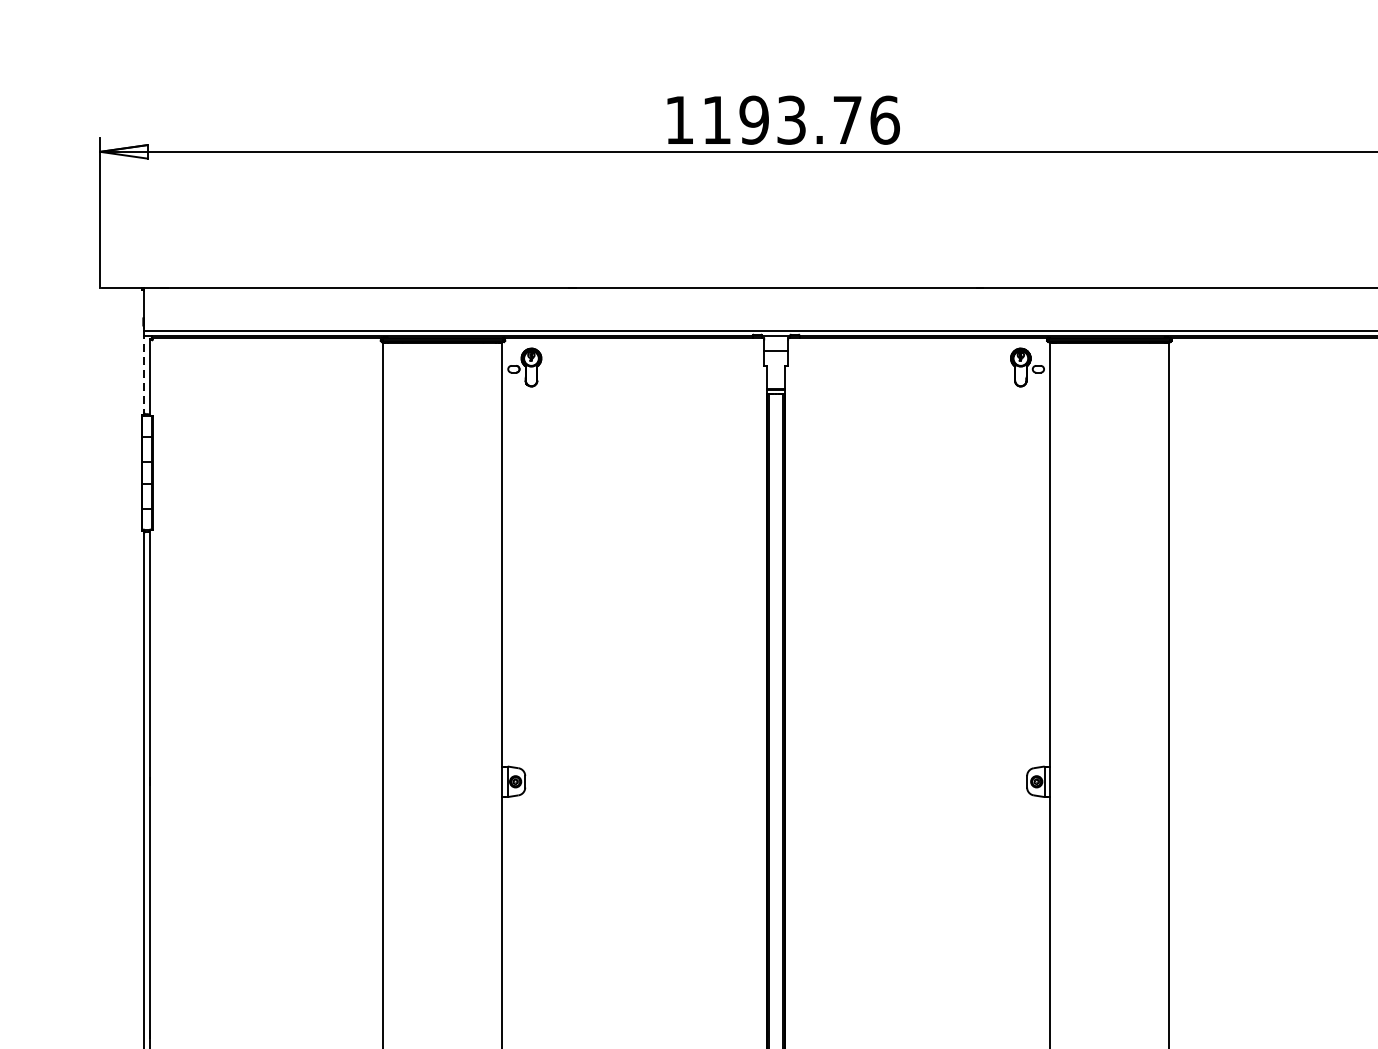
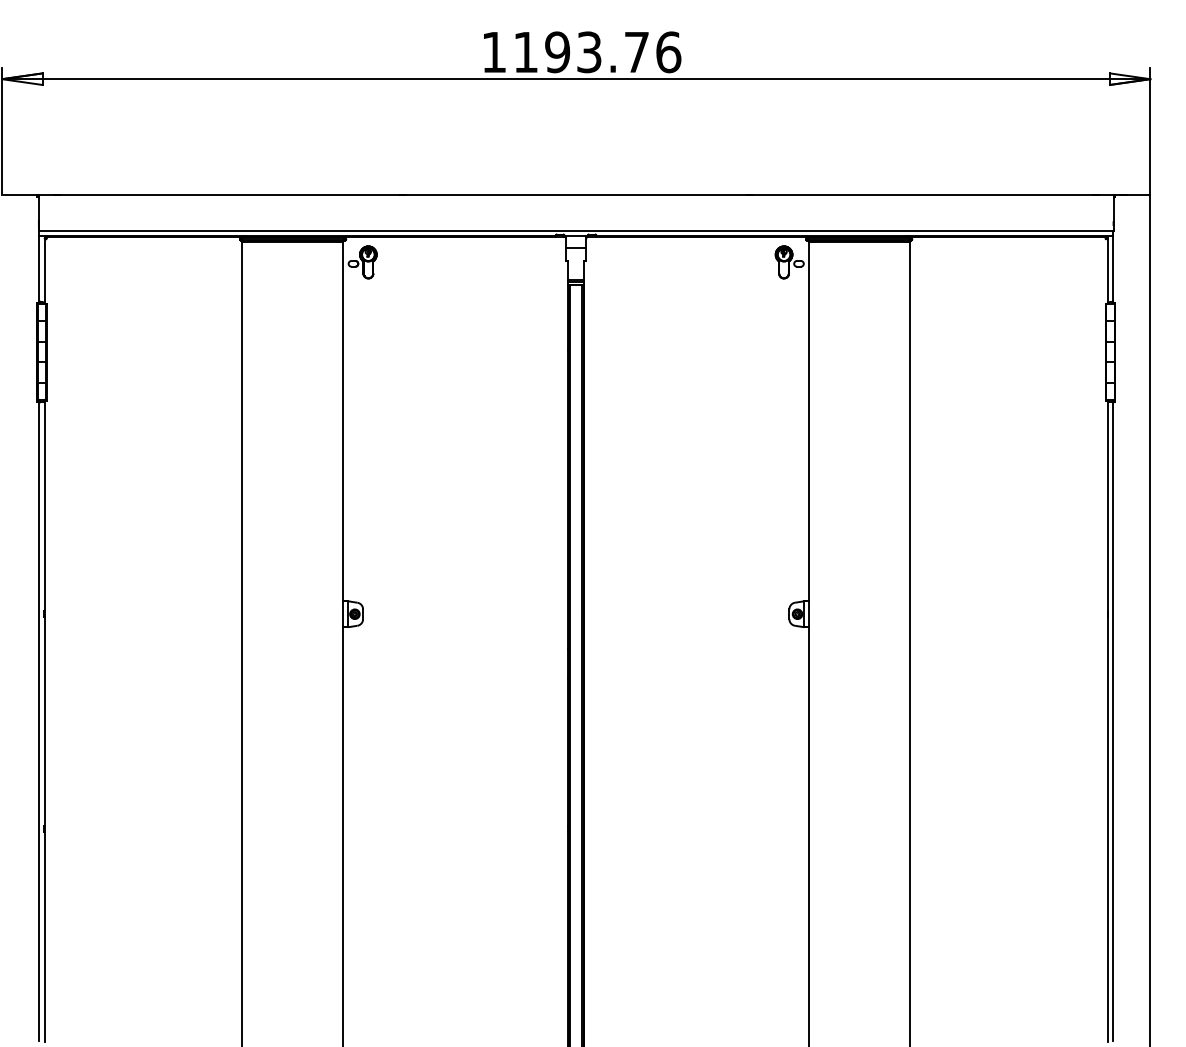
line: (144, 373) -> (39, 267), dashed -> solid

